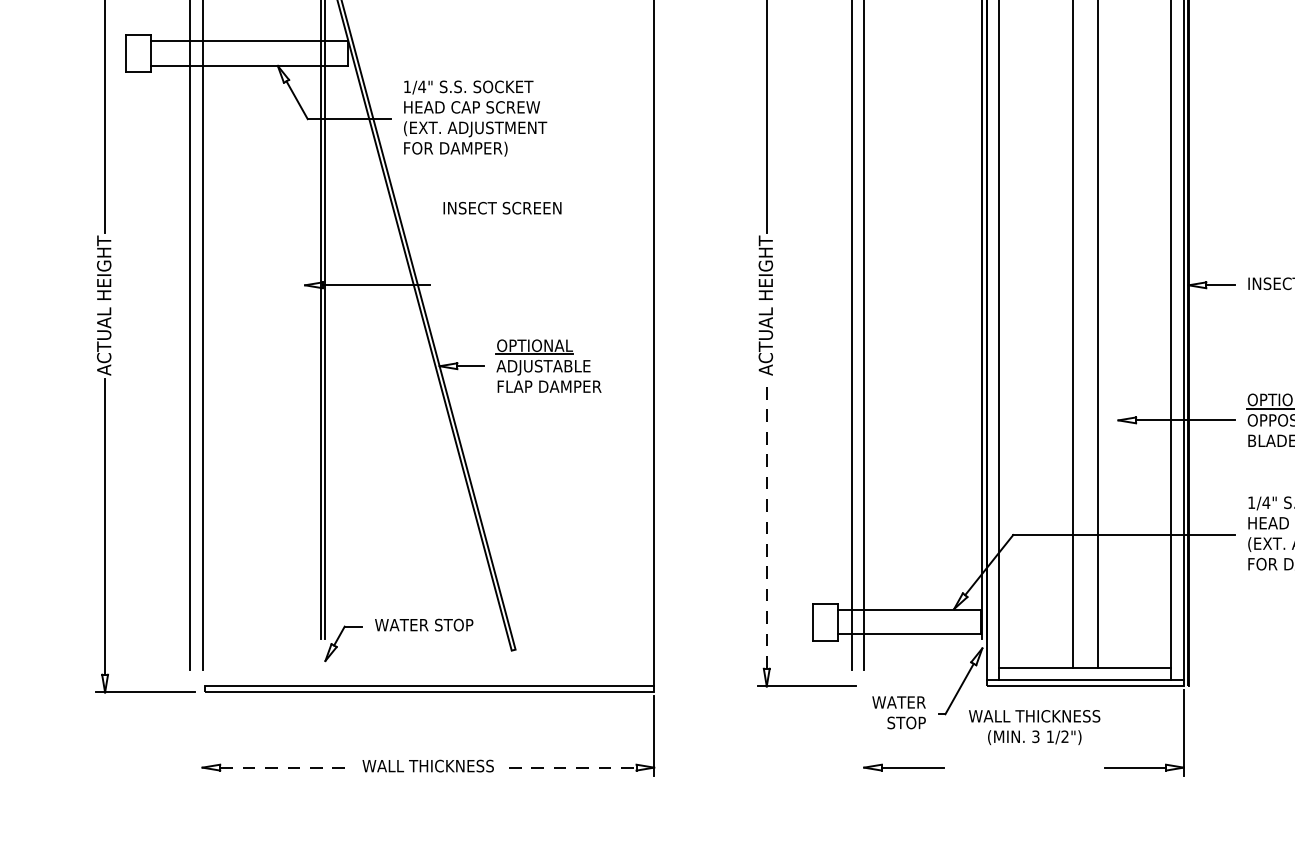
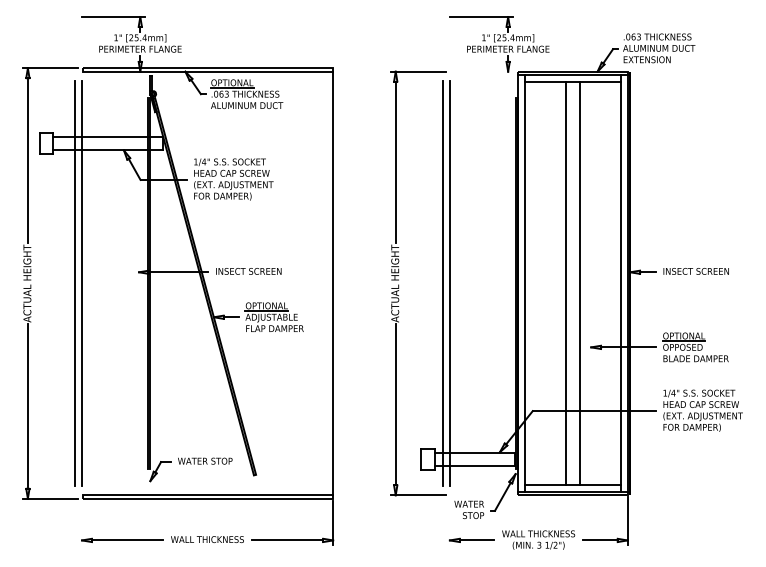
text: (501, 208) -> (248, 271), moved
line: (766, 523) -> (395, 404), dashed -> solid
text: (1034, 726) -> (538, 539), moved
line: (284, 767) -> (127, 540), dashed -> solid
line: (573, 767) -> (288, 540), dashed -> solid

